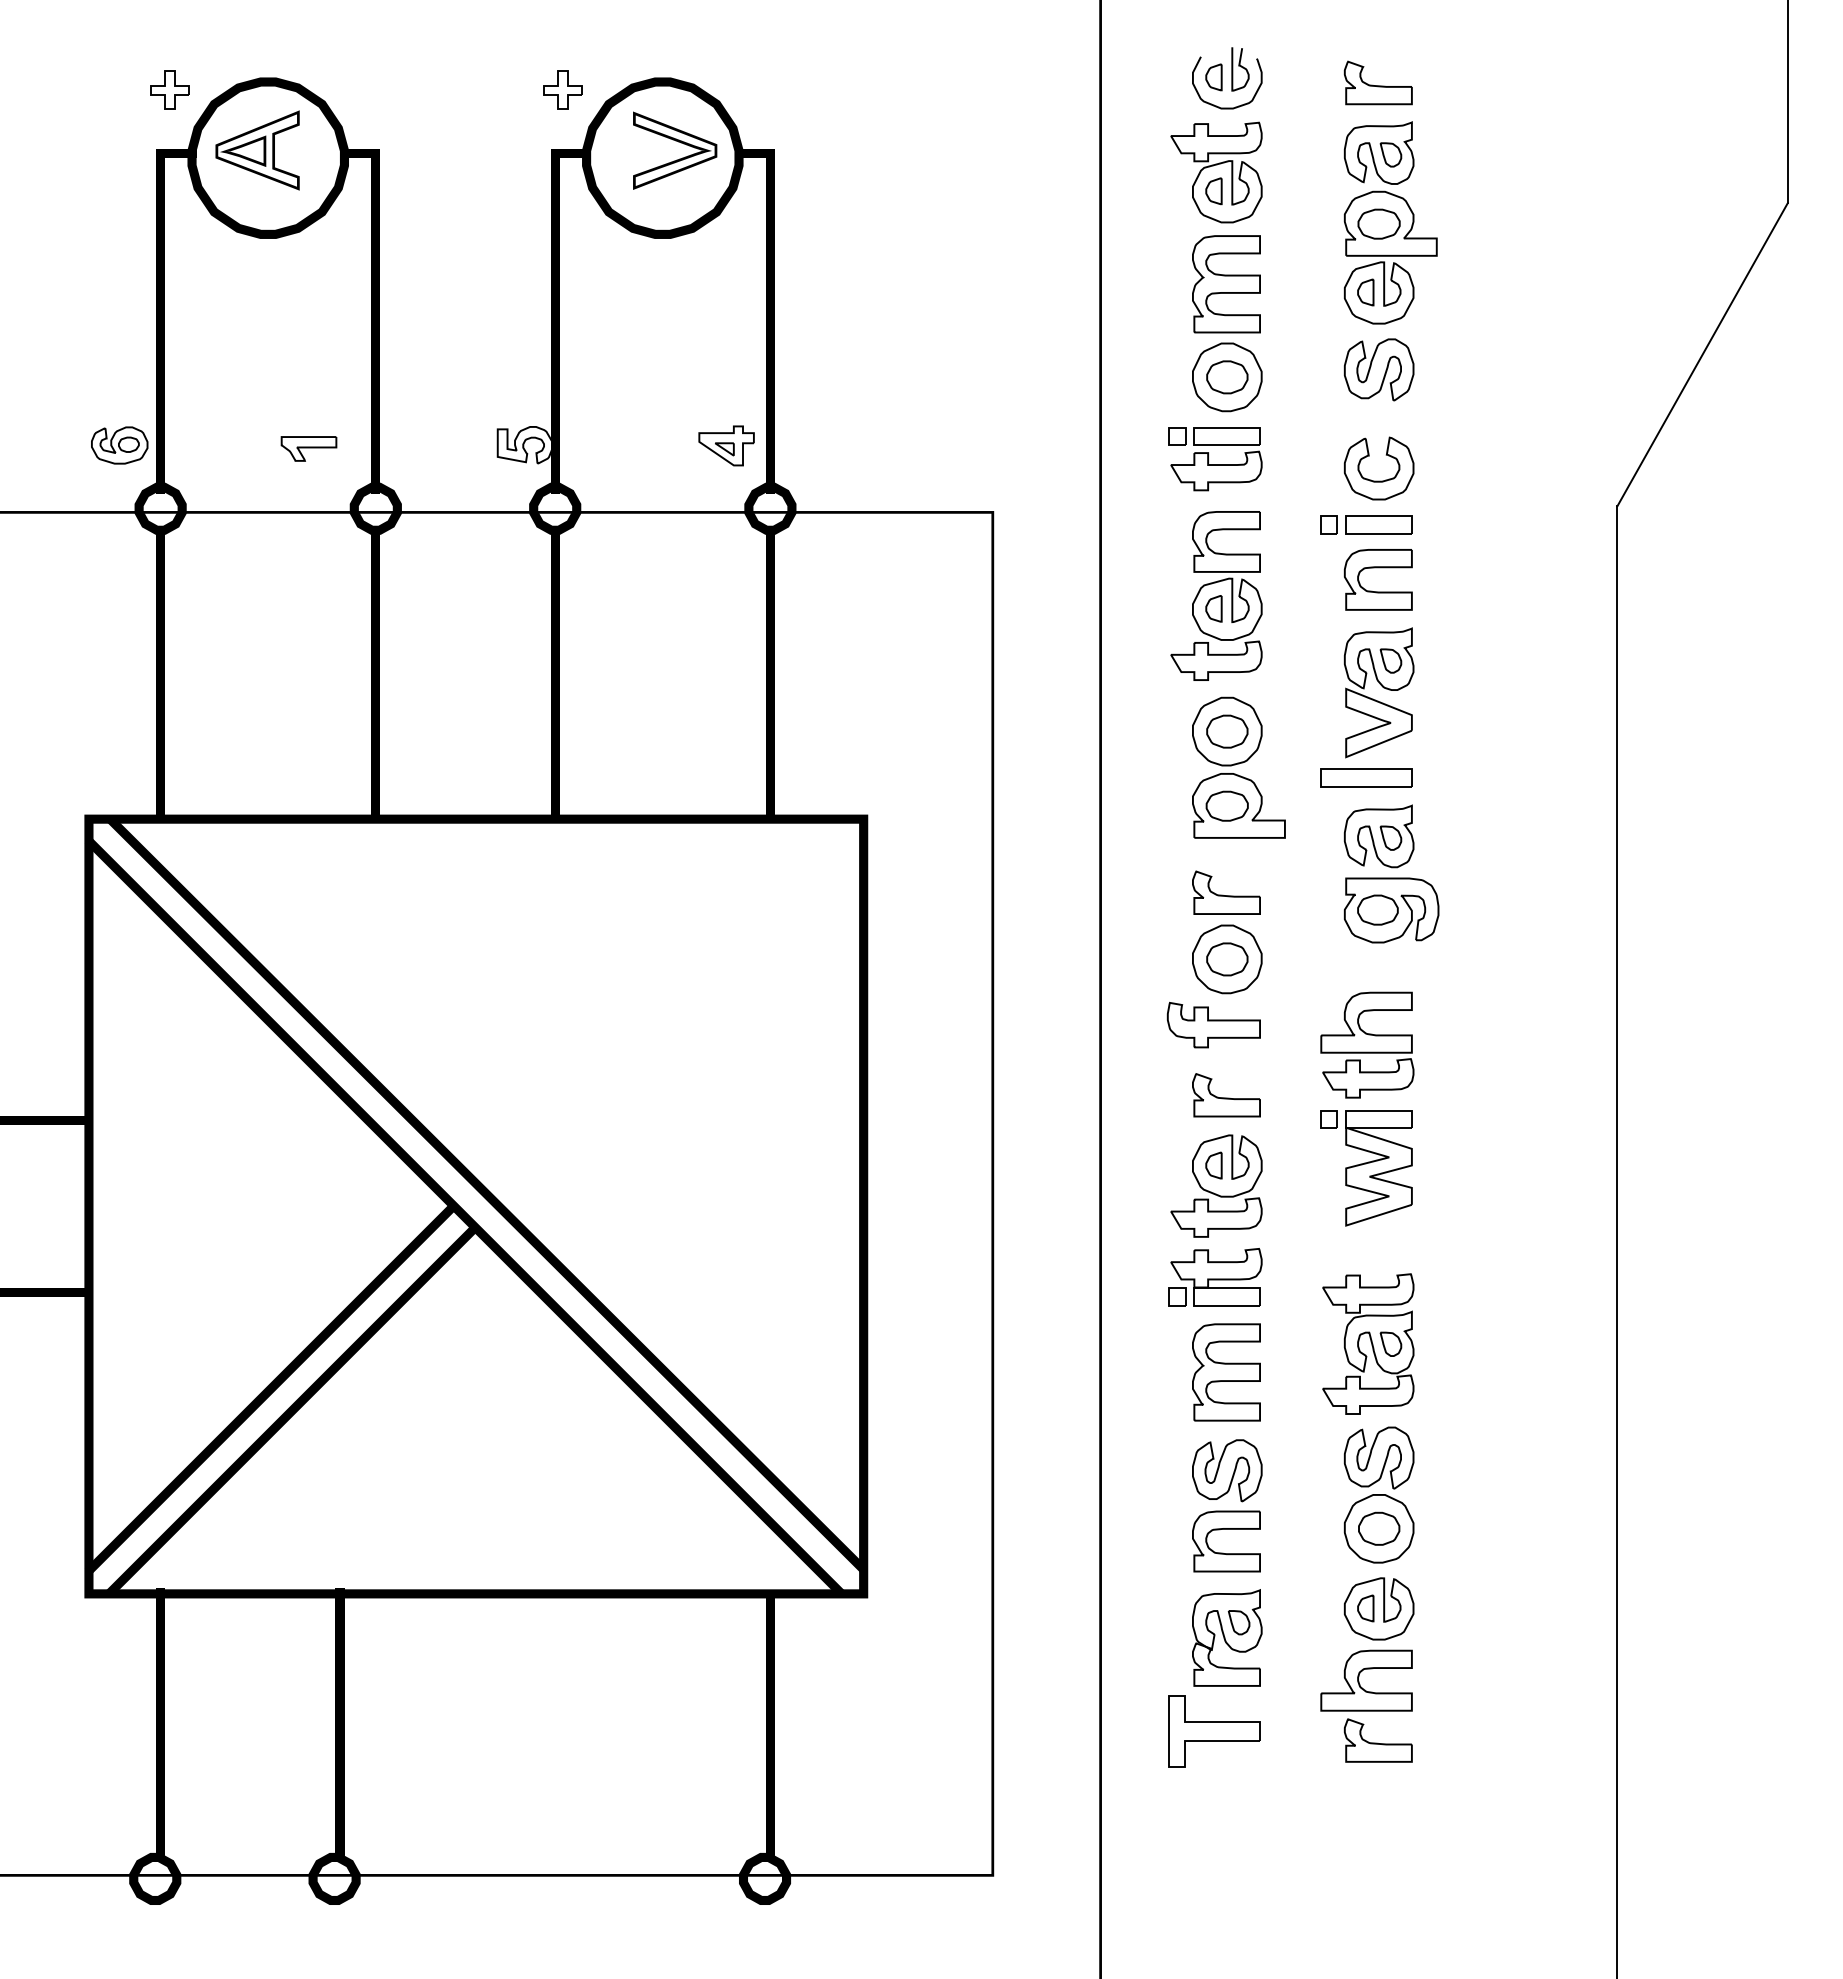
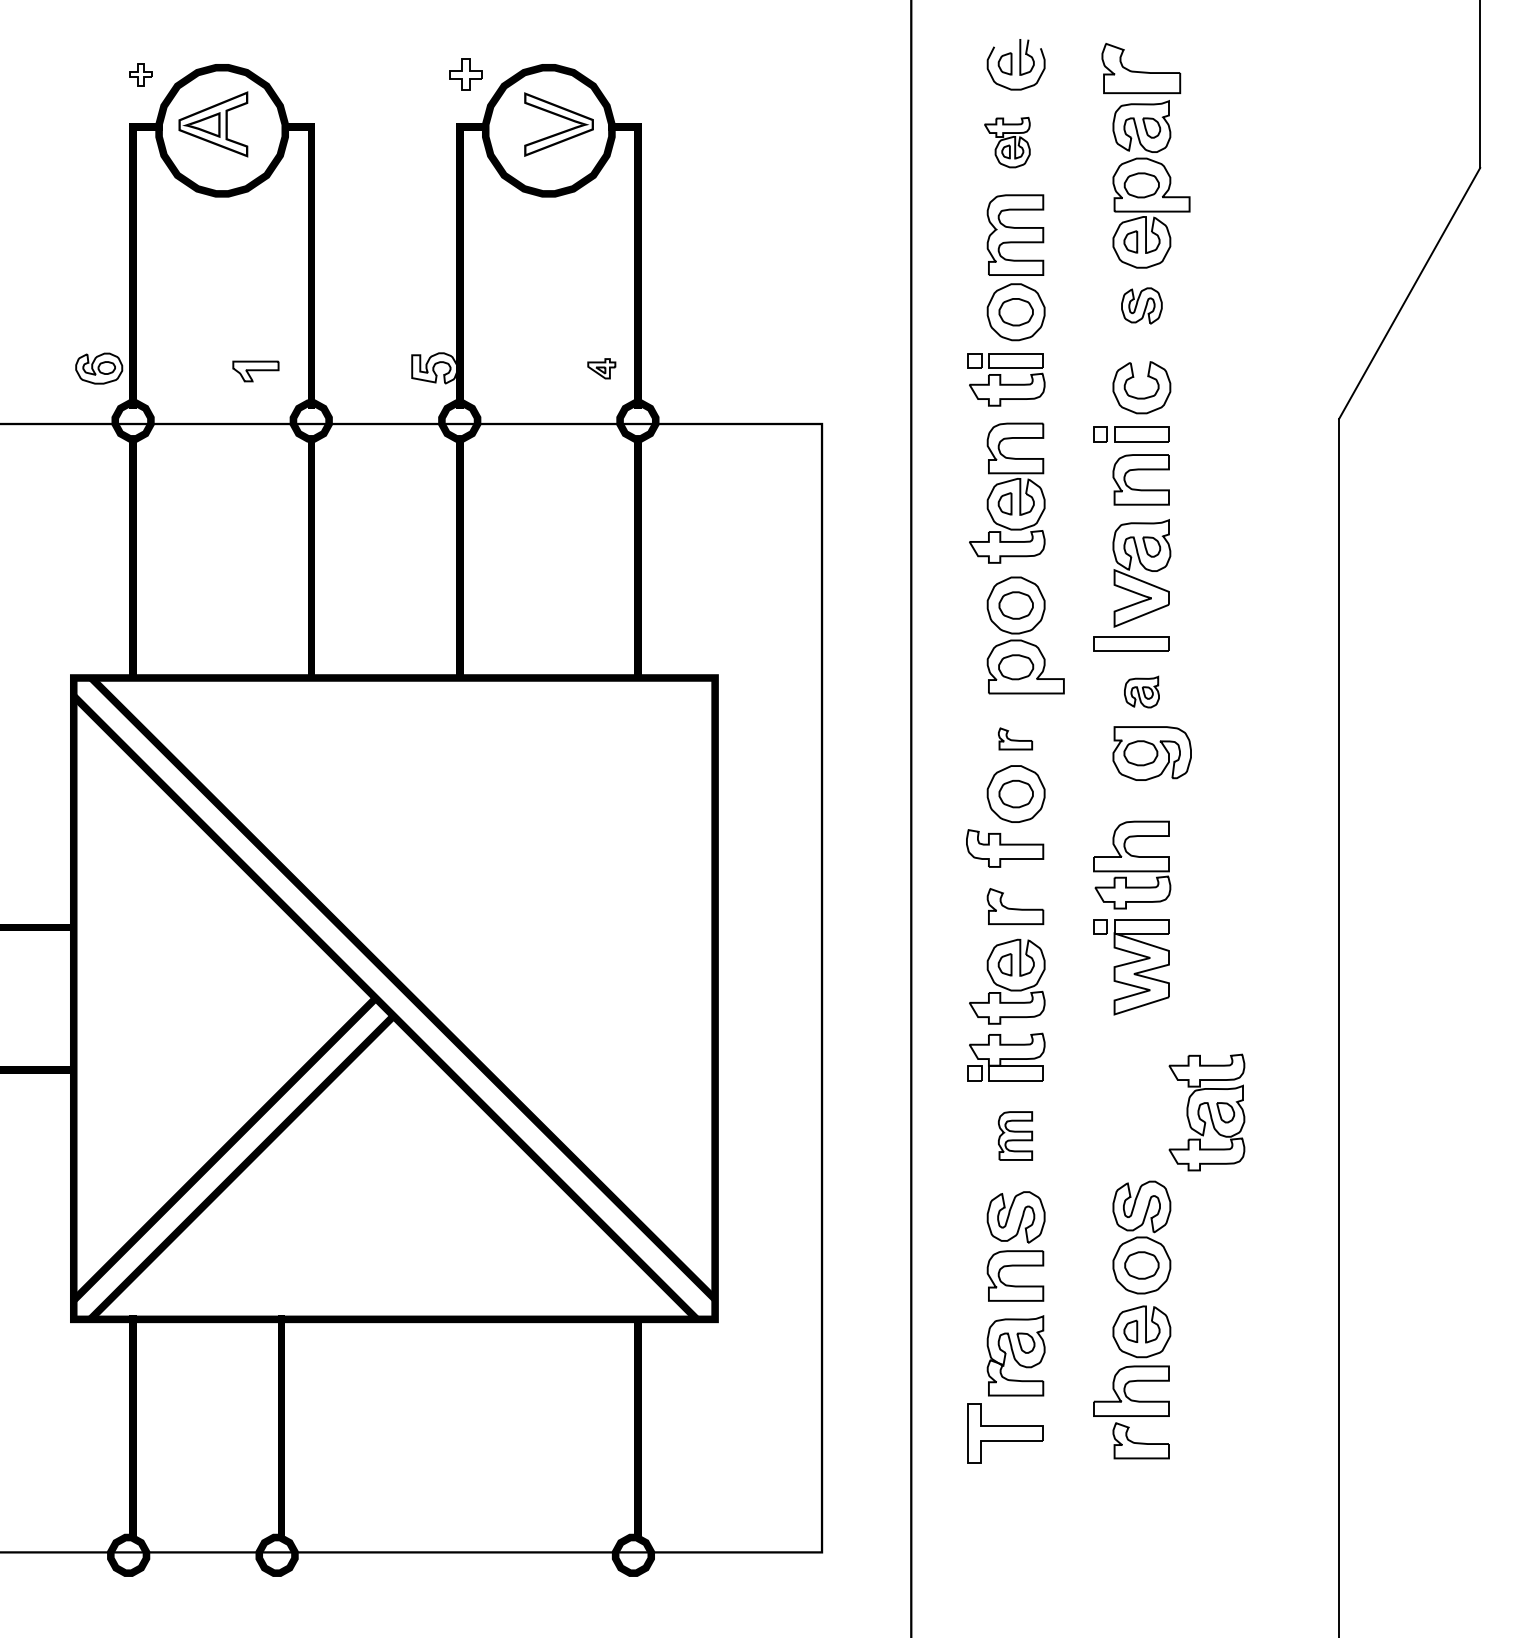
part: (1377, 82) -> (1140, 68), size x1.4
part: (169, 90) -> (140, 74), size x0.7
part: (1216, 172) -> (1007, 142), size x0.6
part: (1378, 369) -> (1141, 305), size x0.7
part: (726, 445) -> (601, 368), size x0.6
part: (1378, 835) -> (1141, 691), size x0.6
part: (1226, 892) -> (1015, 738), size x0.6
part: (1367, 1344) -> (1206, 1112), moved
part: (1226, 1371) -> (1015, 1135), size x0.6

